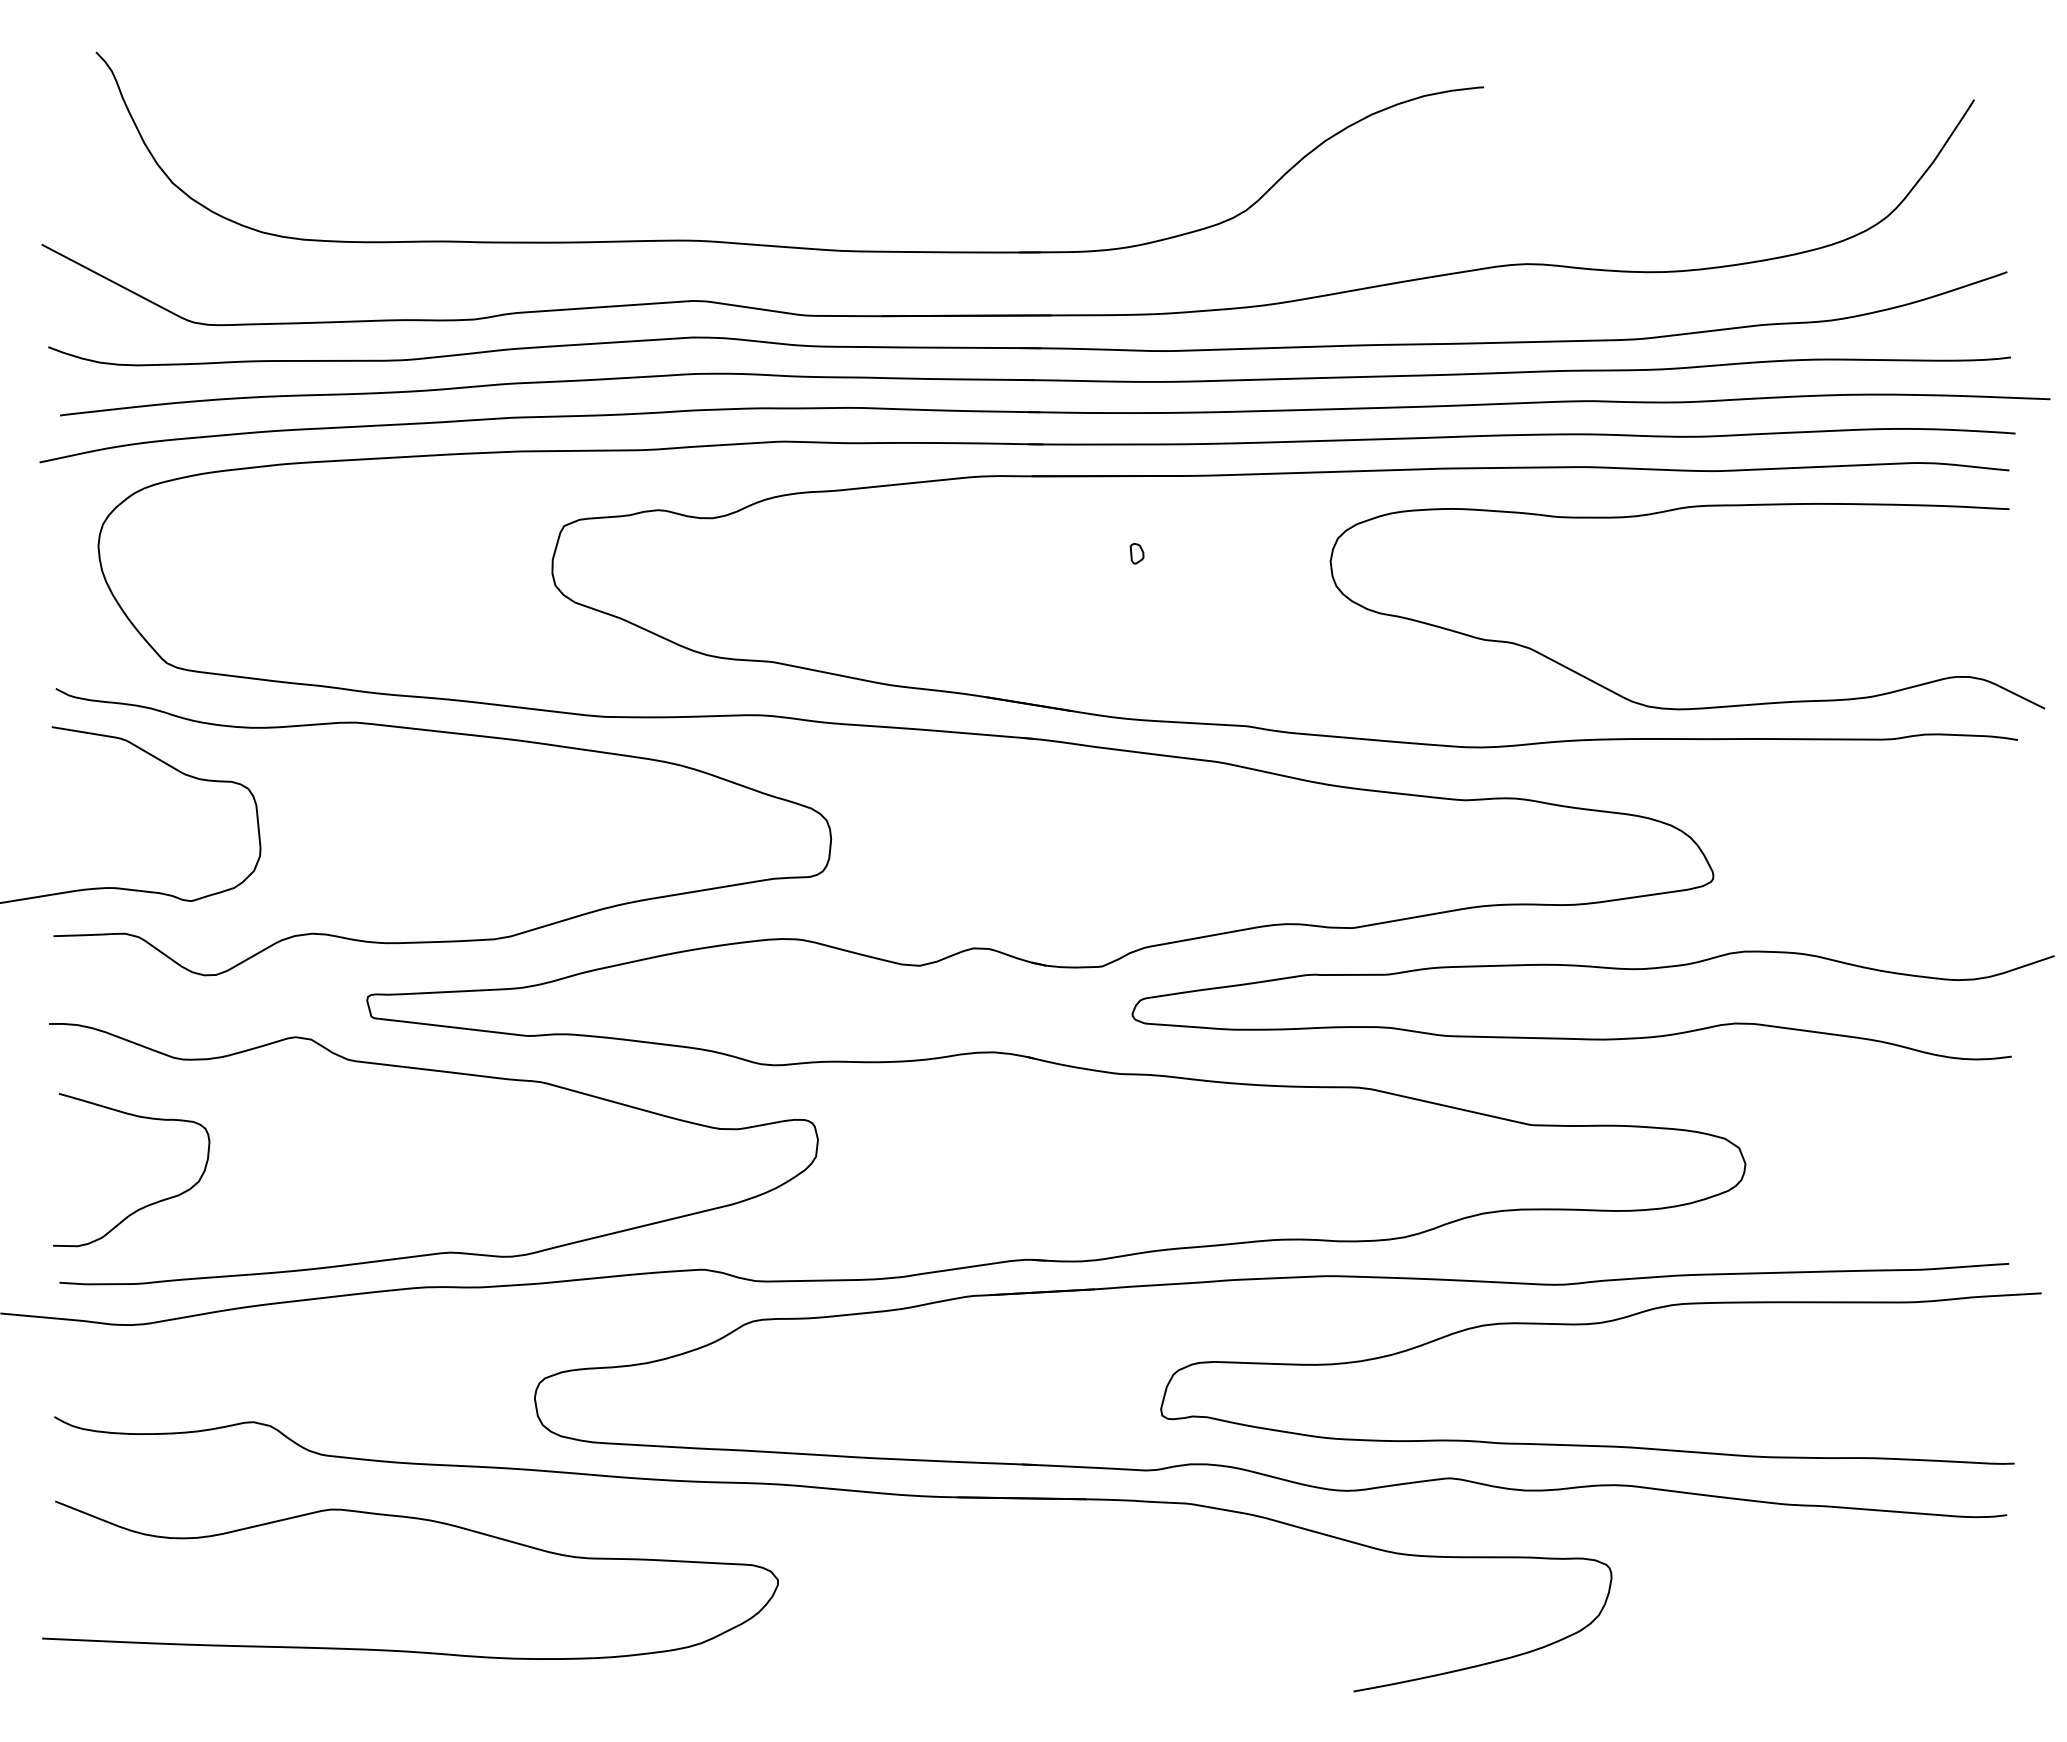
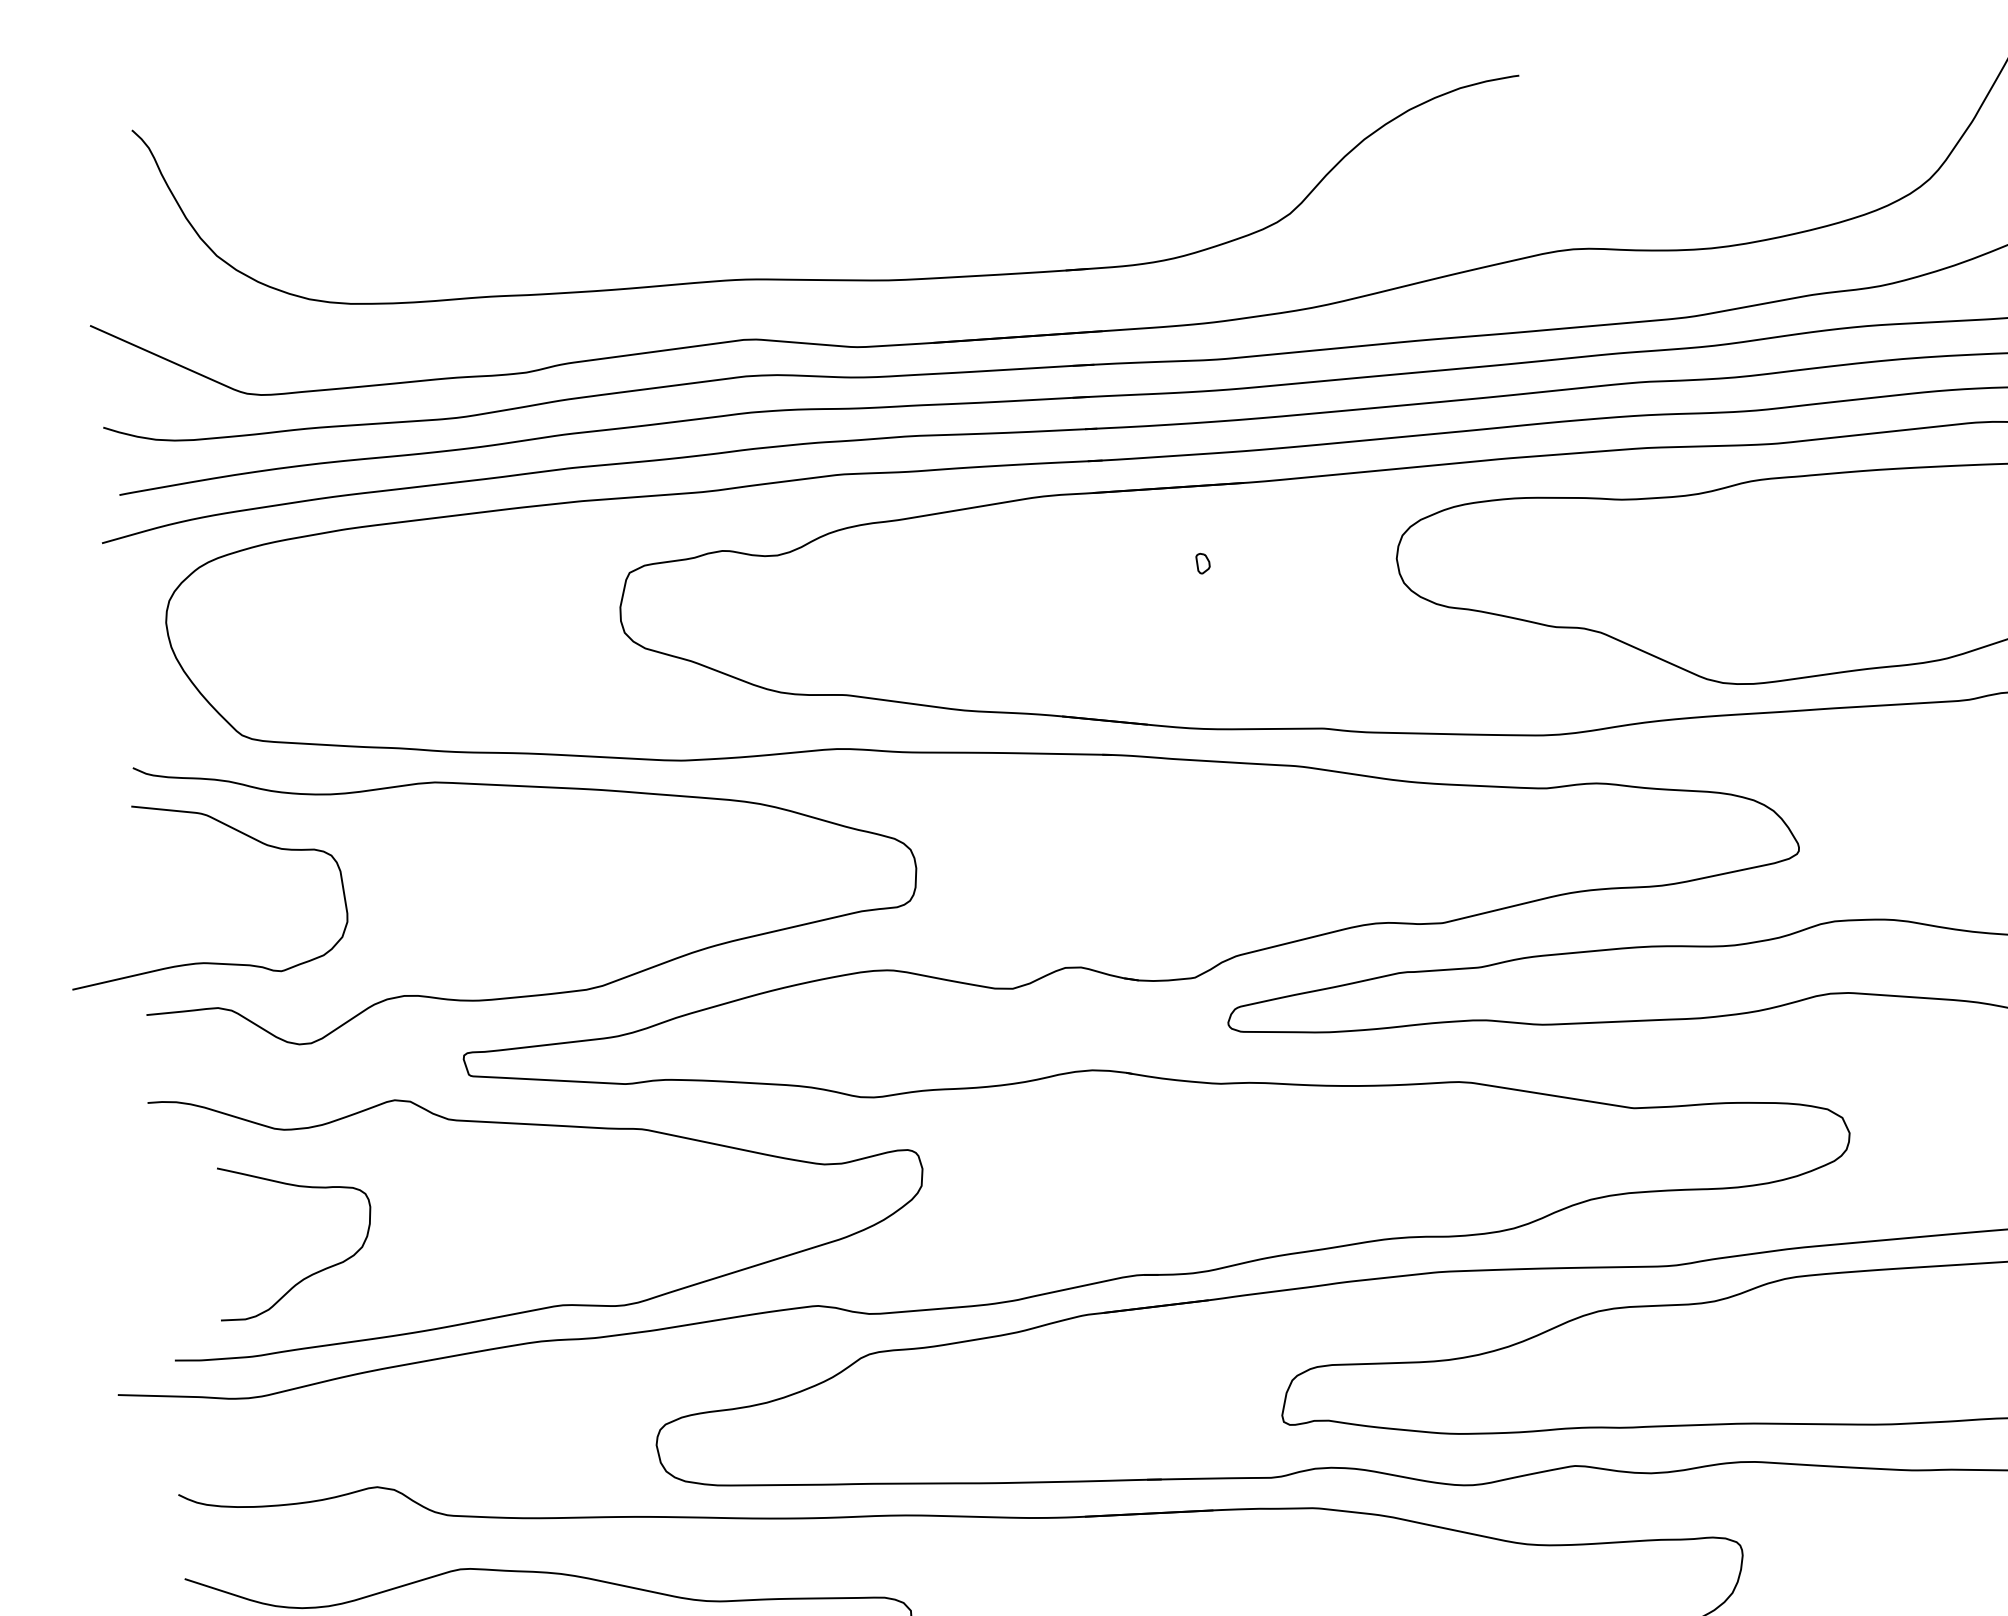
curve: (147, 1204) -> (312, 1273), moved

